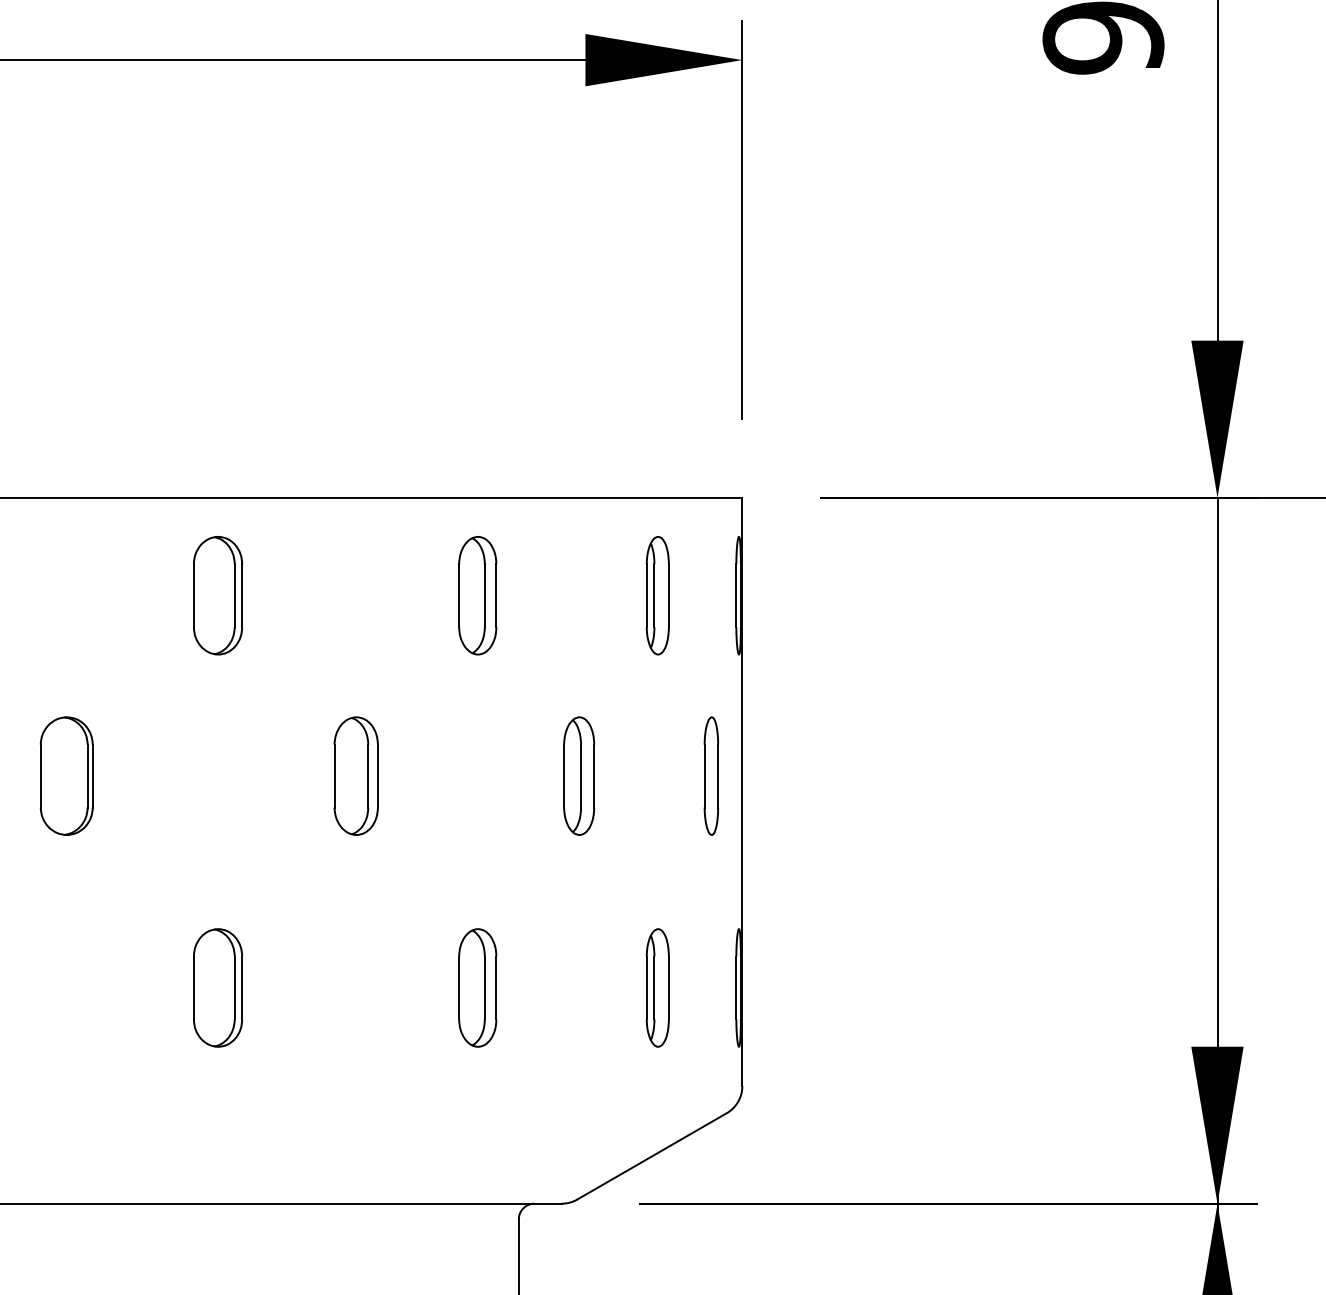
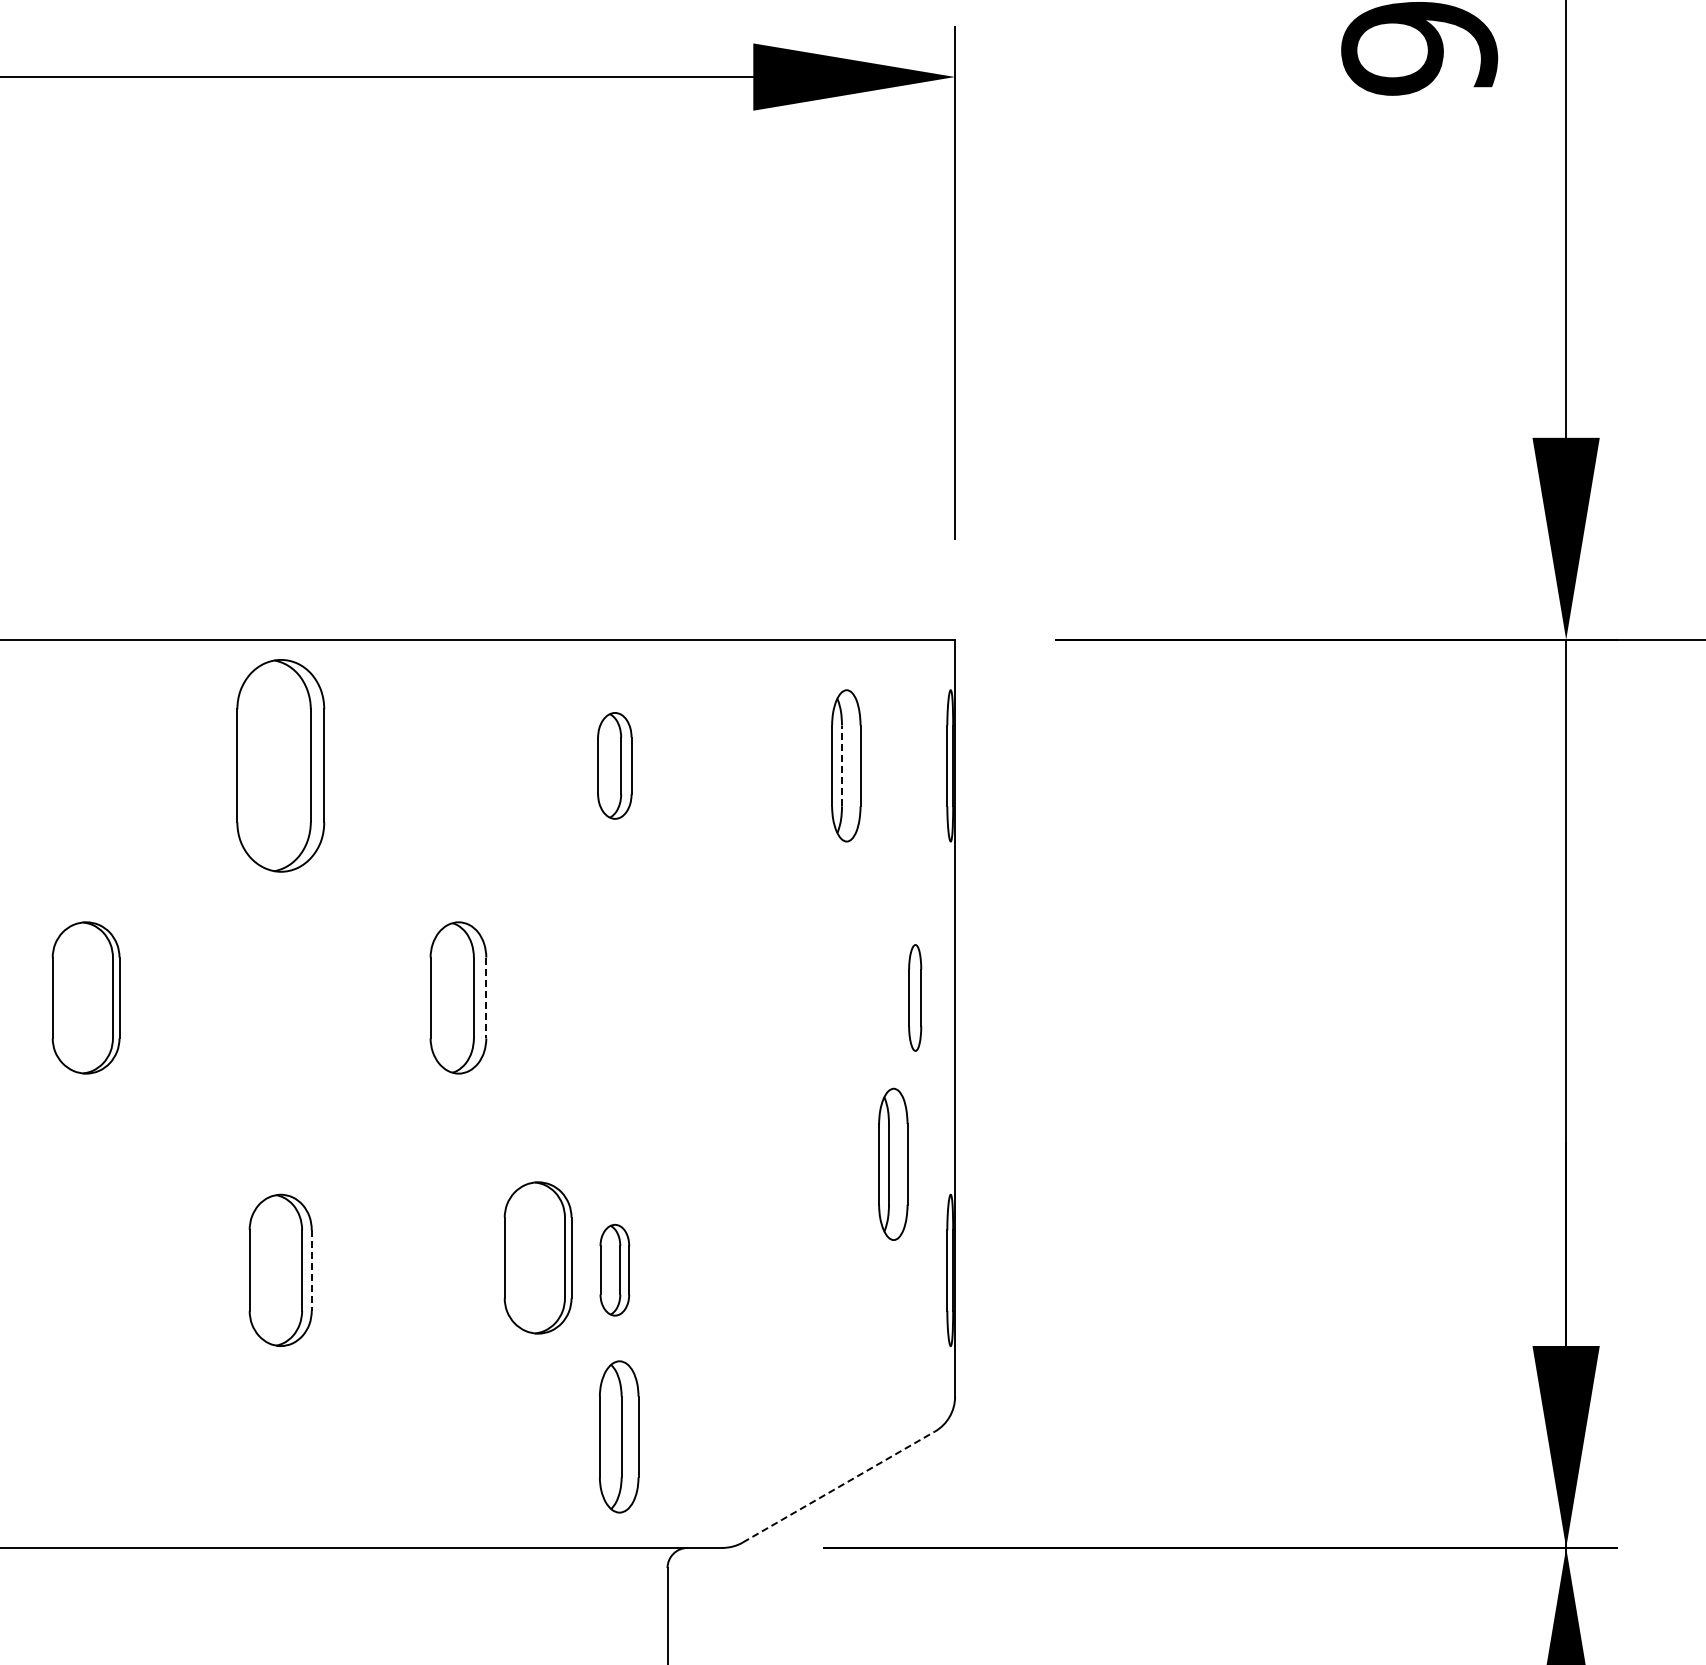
part: (217, 595) -> (280, 765), size x1.4
part: (477, 595) -> (614, 765), size x0.7
line: (654, 595) -> (842, 765), solid -> dashed
part: (579, 775) -> (619, 1436), moved
part: (710, 775) -> (914, 997), size x0.7
line: (378, 776) -> (486, 998), solid -> dashed
part: (417, 977) -> (537, 1257), added
part: (477, 987) -> (614, 1269), size x0.6
part: (657, 987) -> (893, 1163), moved
line: (241, 988) -> (311, 1270), solid -> dashed
line: (651, 1156) -> (838, 1487), solid -> dashed

